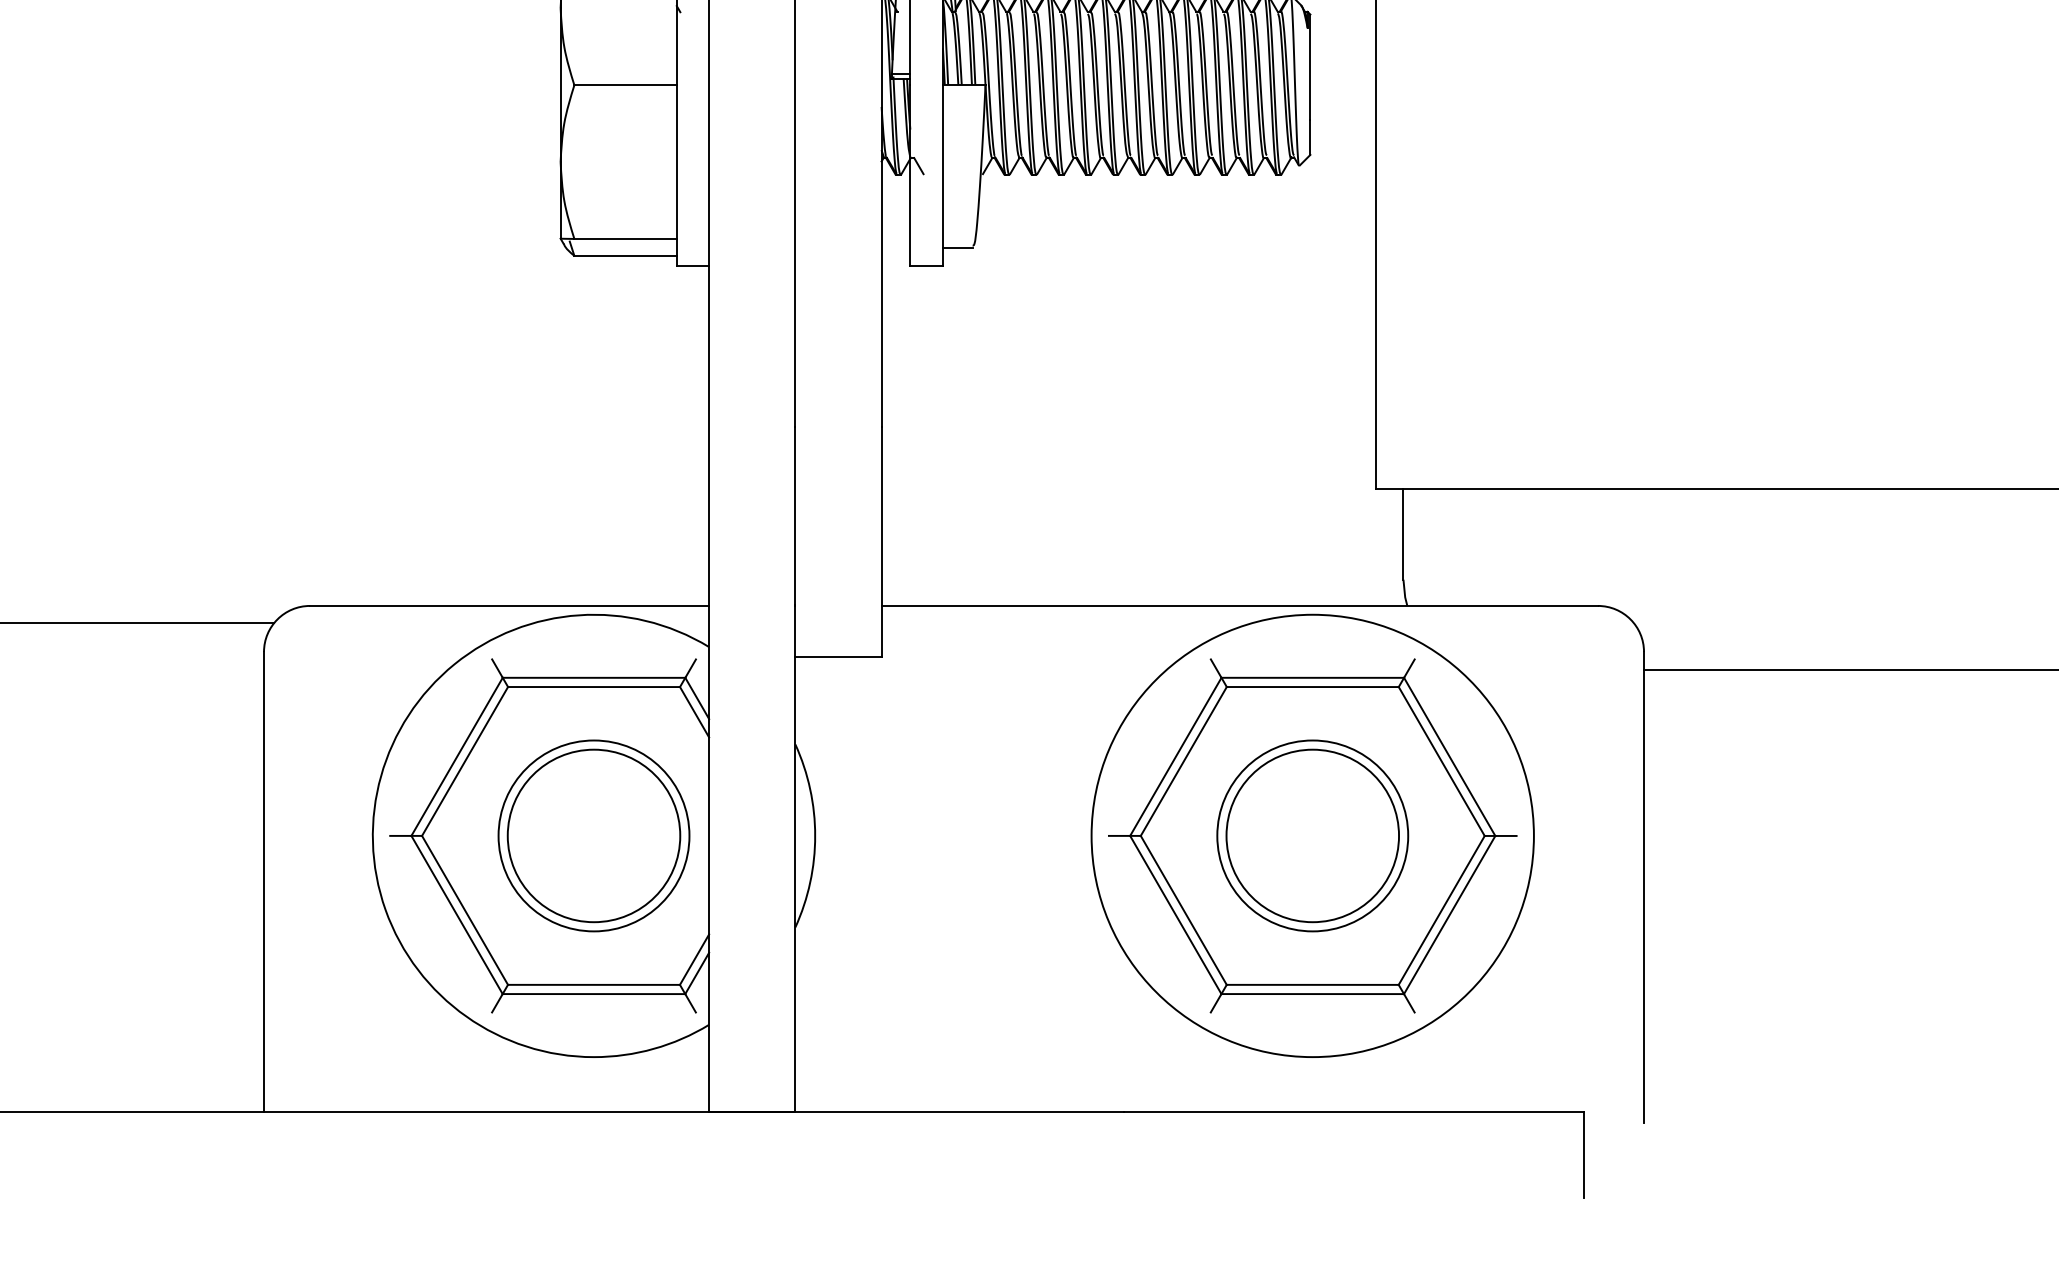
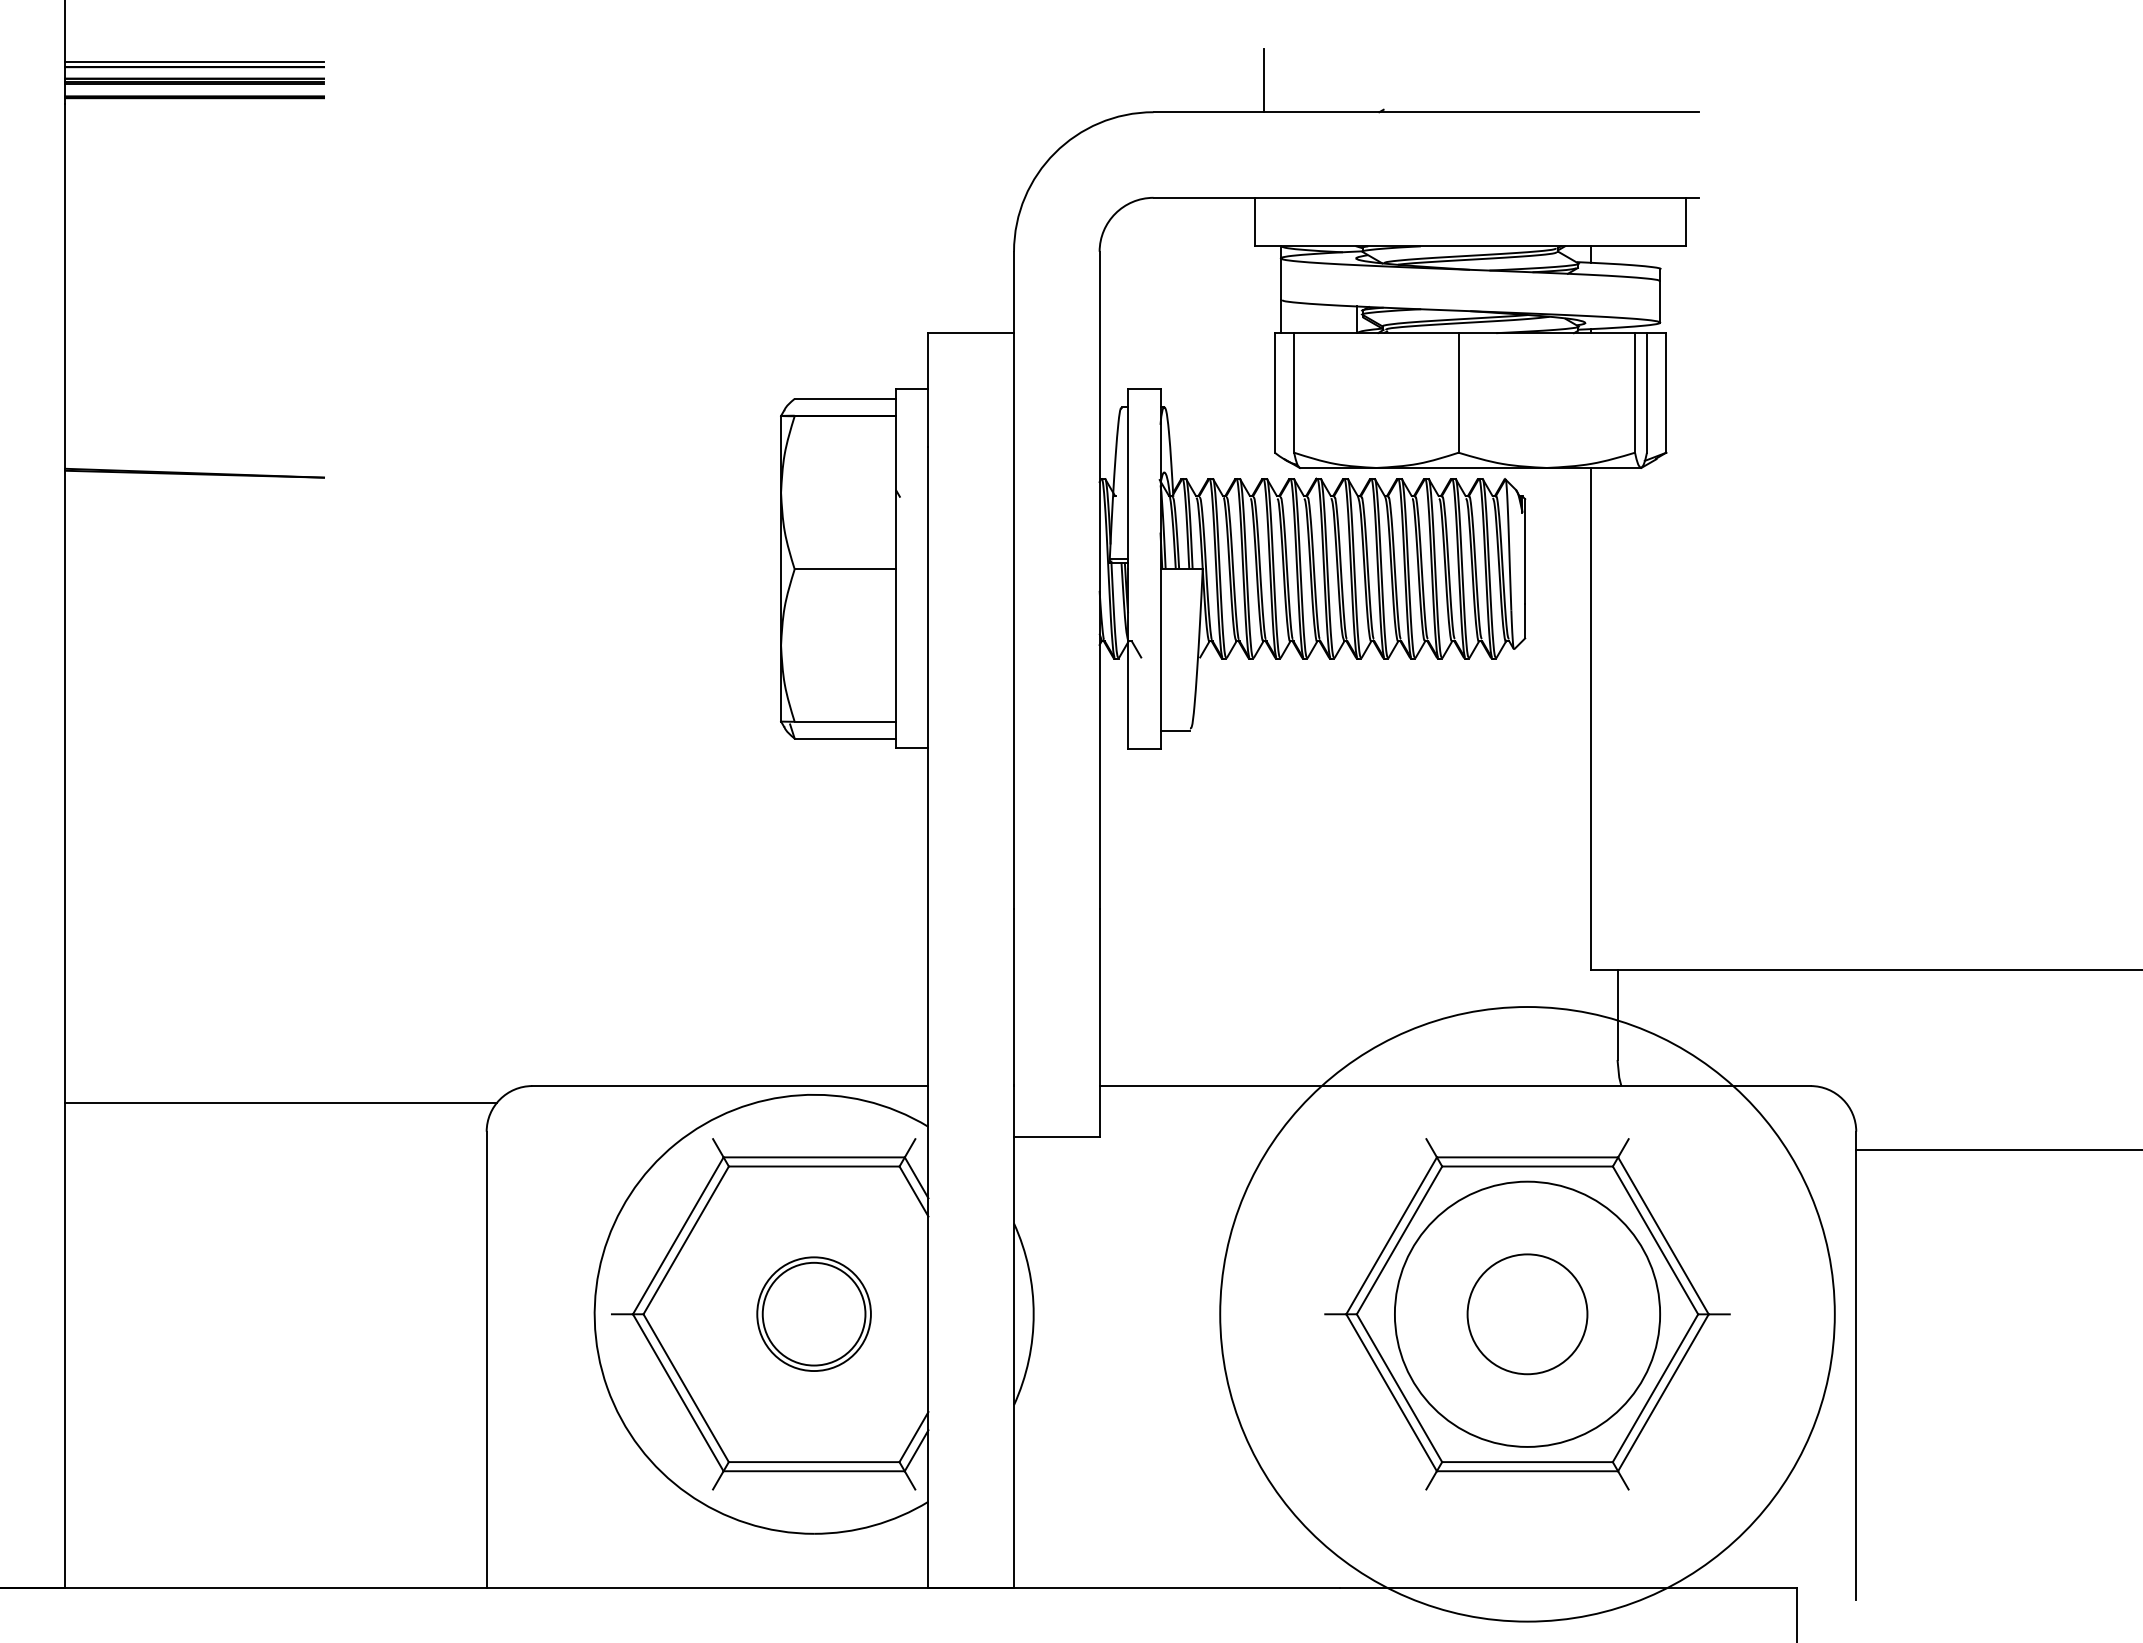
part: (593, 835) -> (813, 1313), size x0.6
circle: (1312, 835) -> (1527, 1313), size x0.7
circle: (1312, 835) -> (1527, 1313), size x1.4
circle: (1312, 836) -> (1527, 1314), size x1.4

